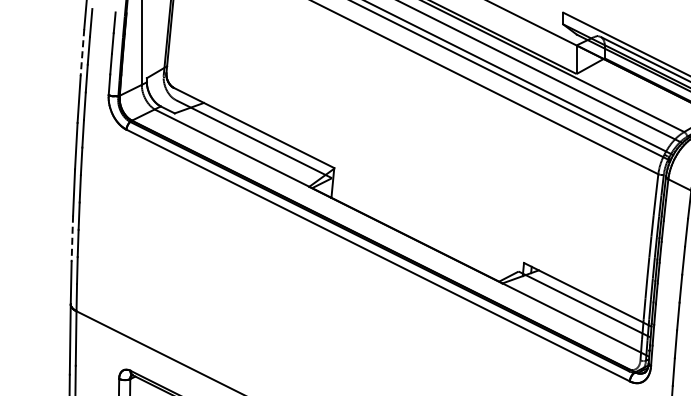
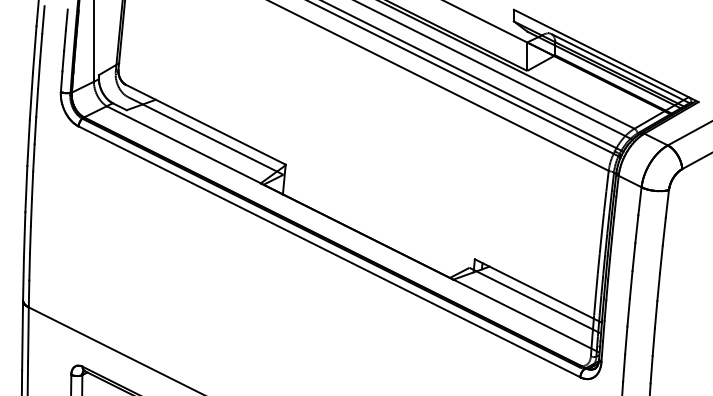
line: (82, 53) -> (34, 50), dashed -> solid
line: (72, 239) -> (24, 235), dashed -> solid

